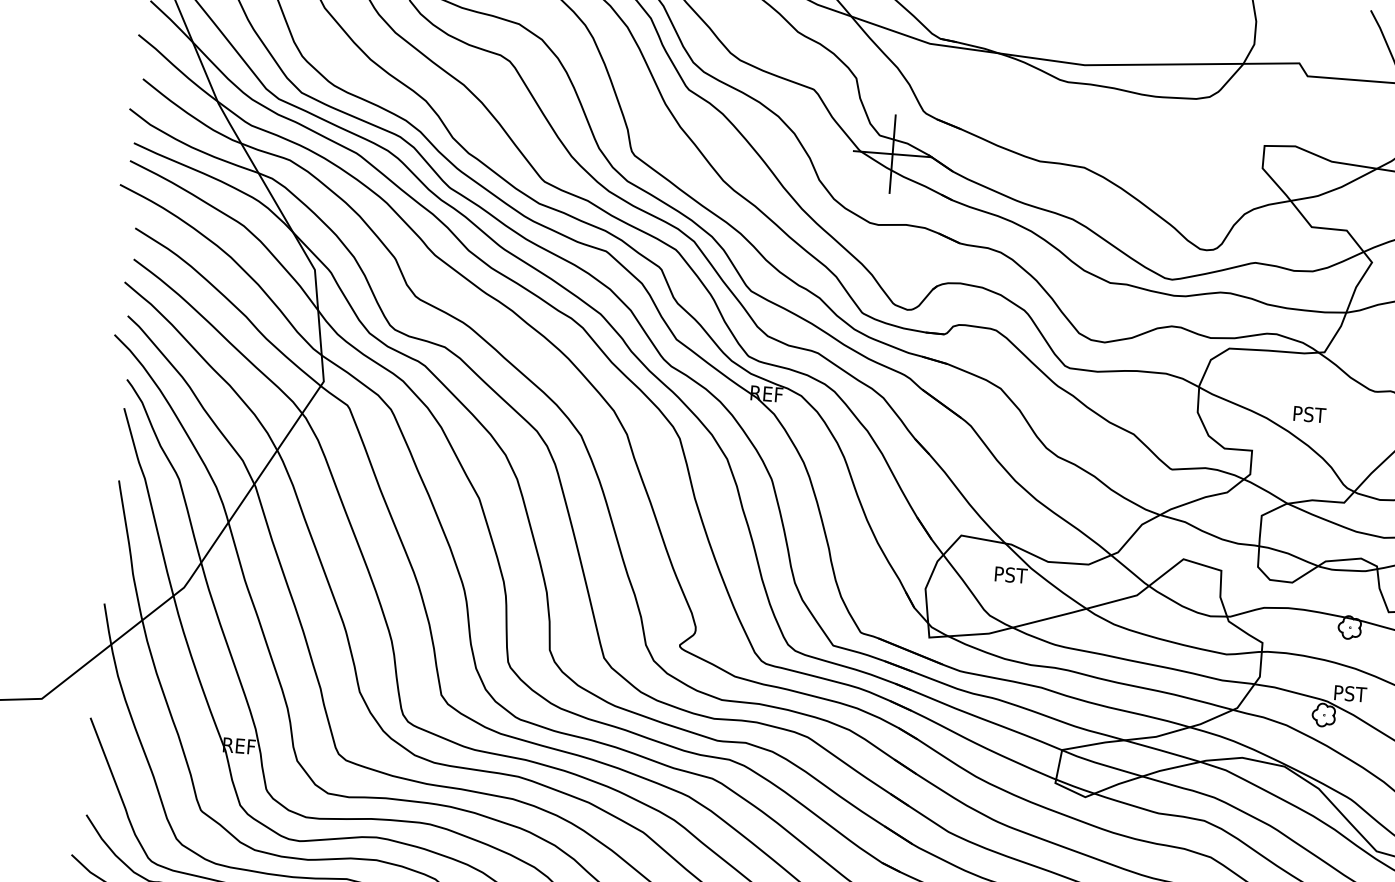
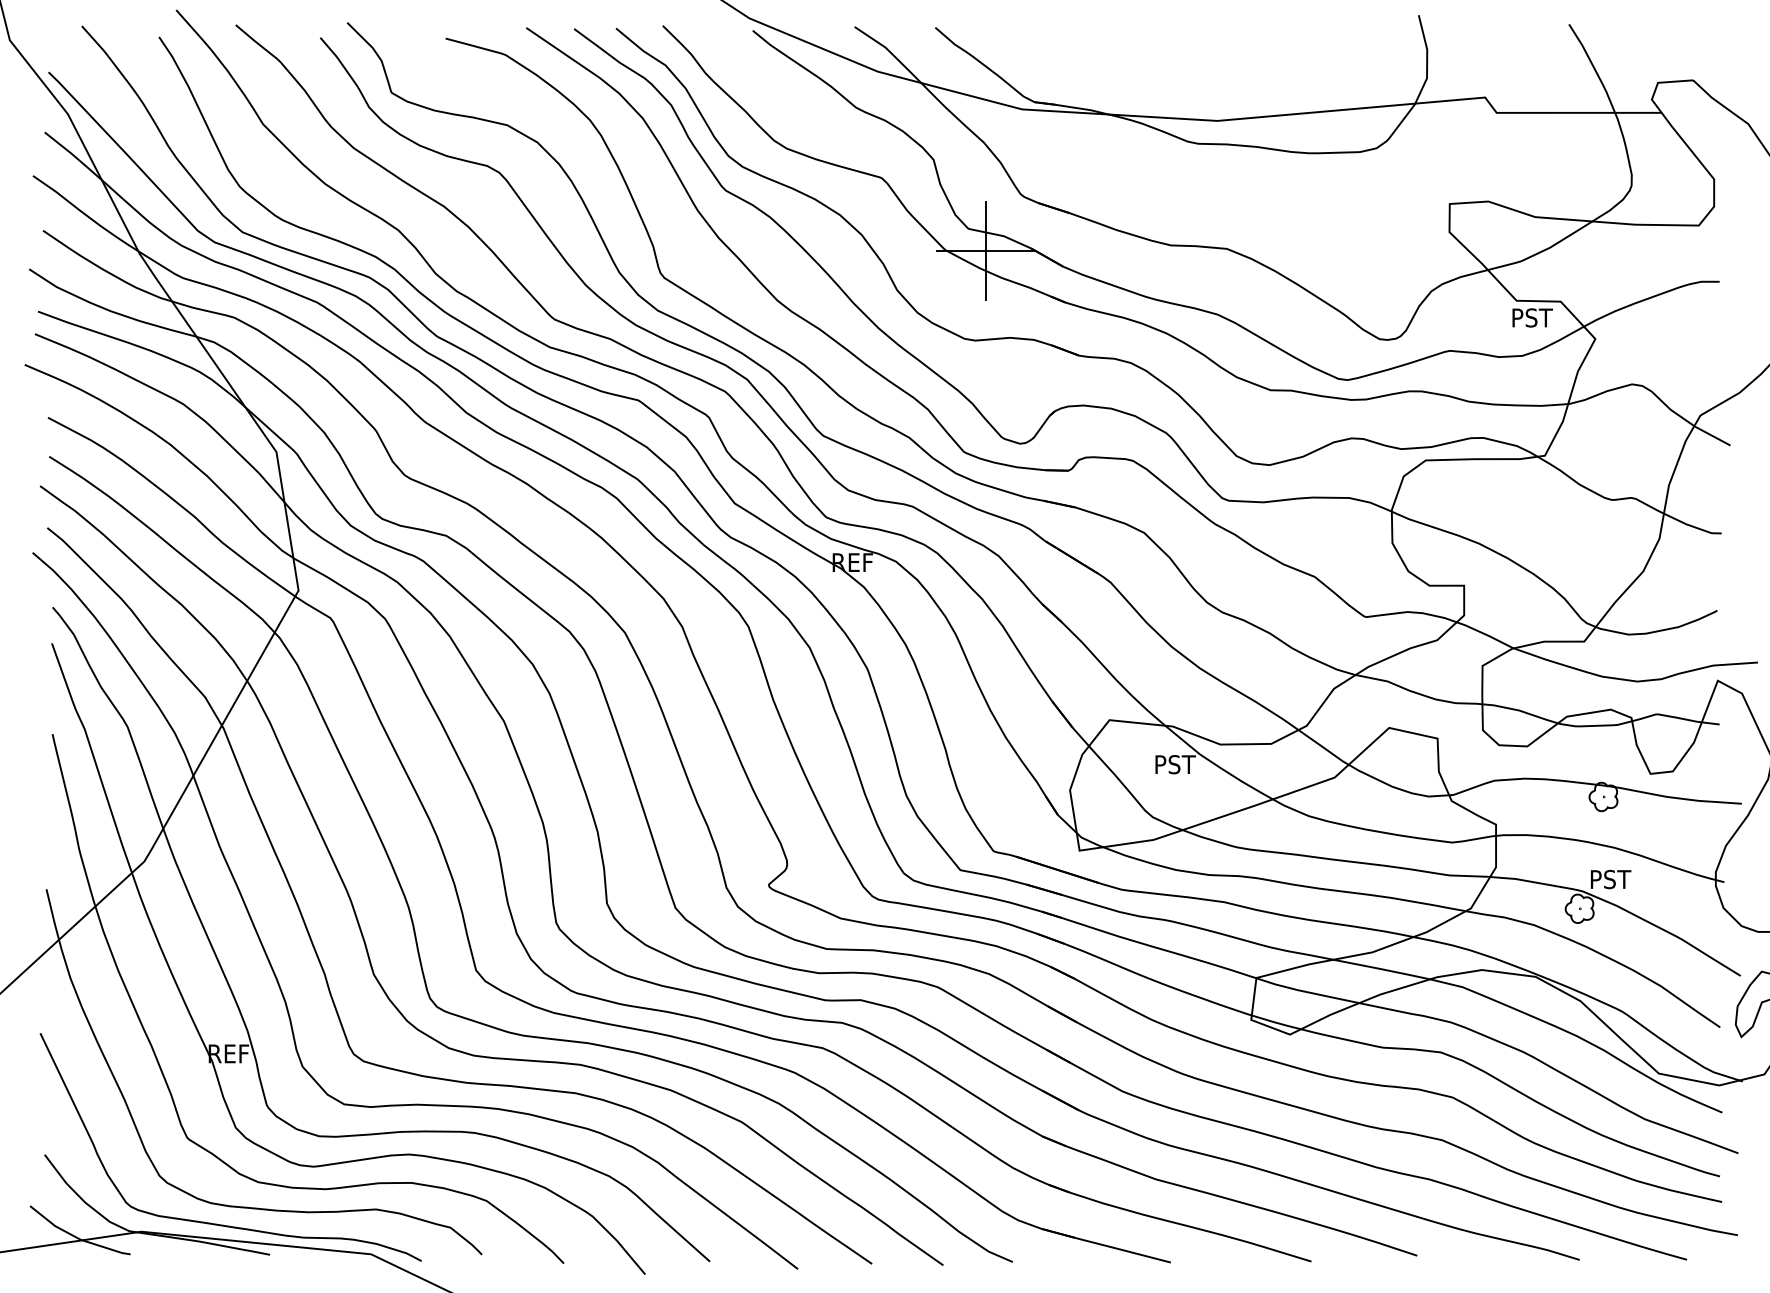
text: (1309, 414) -> (1532, 317), moved

